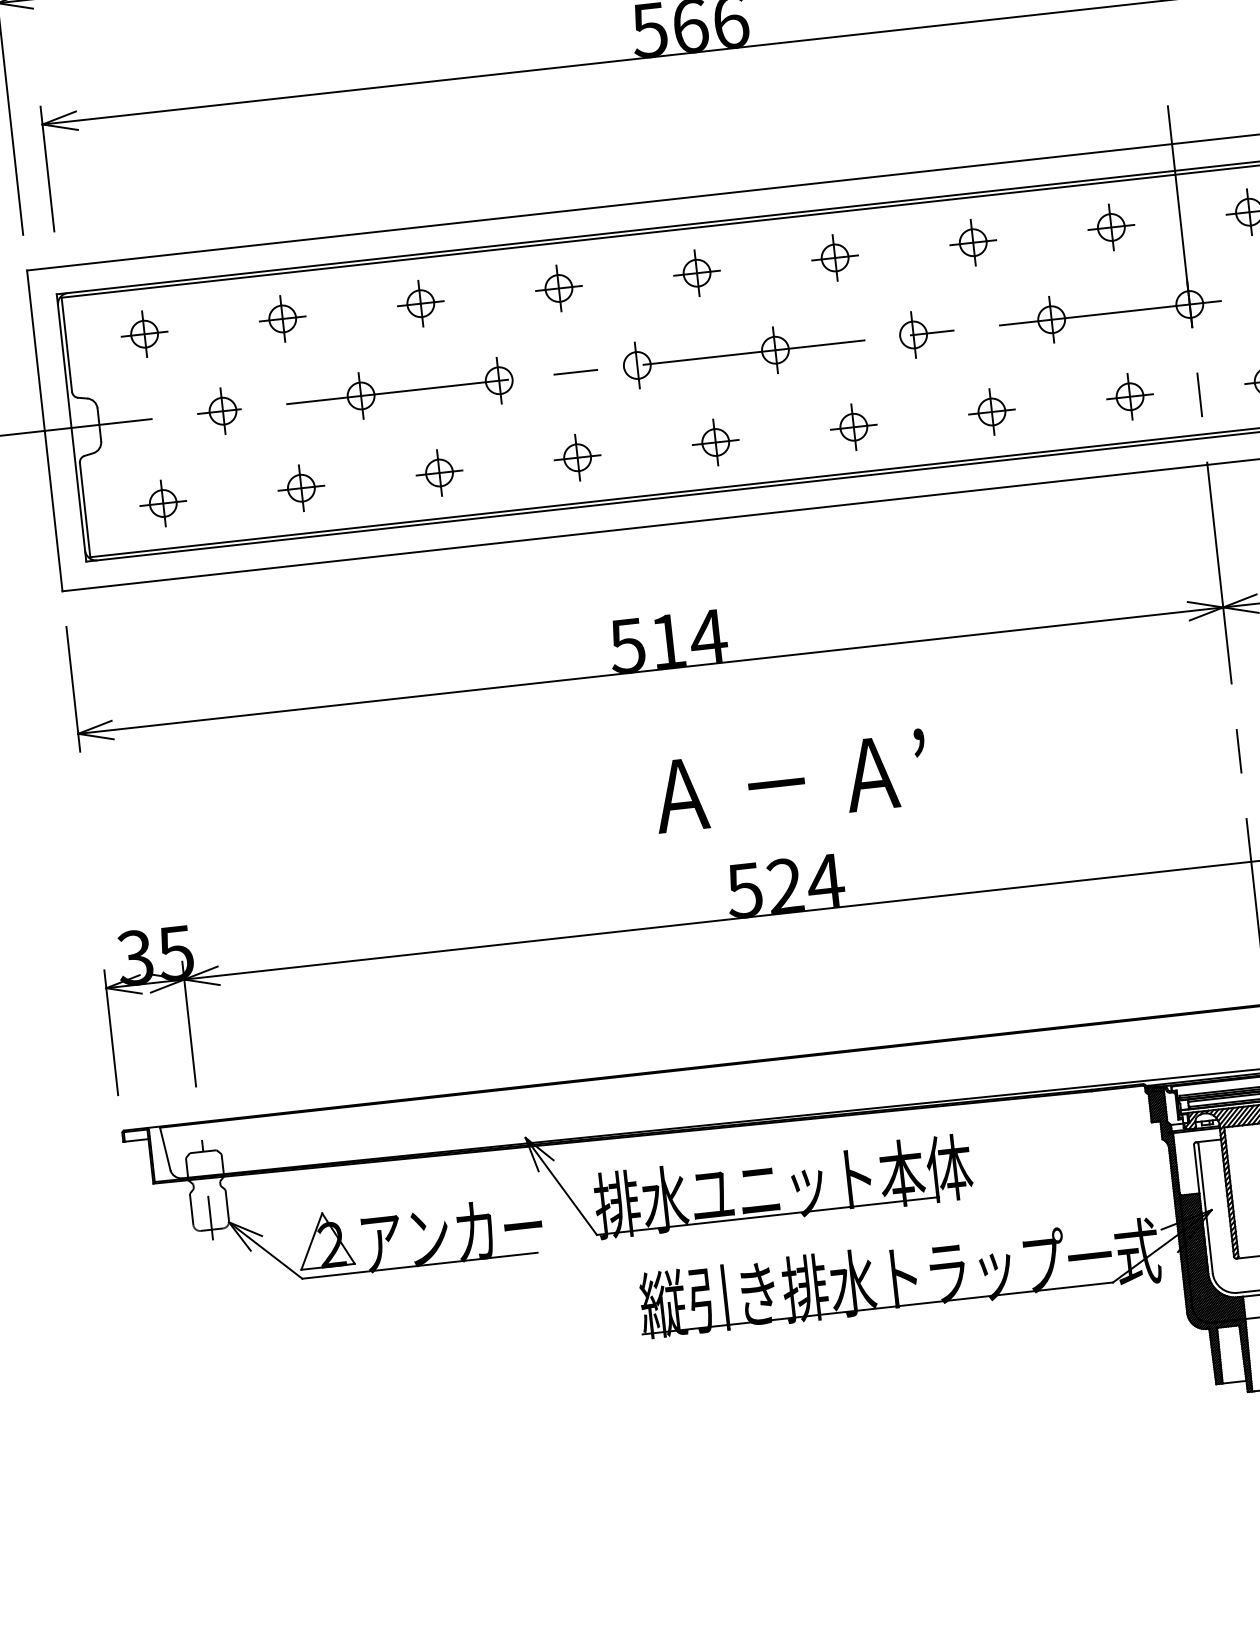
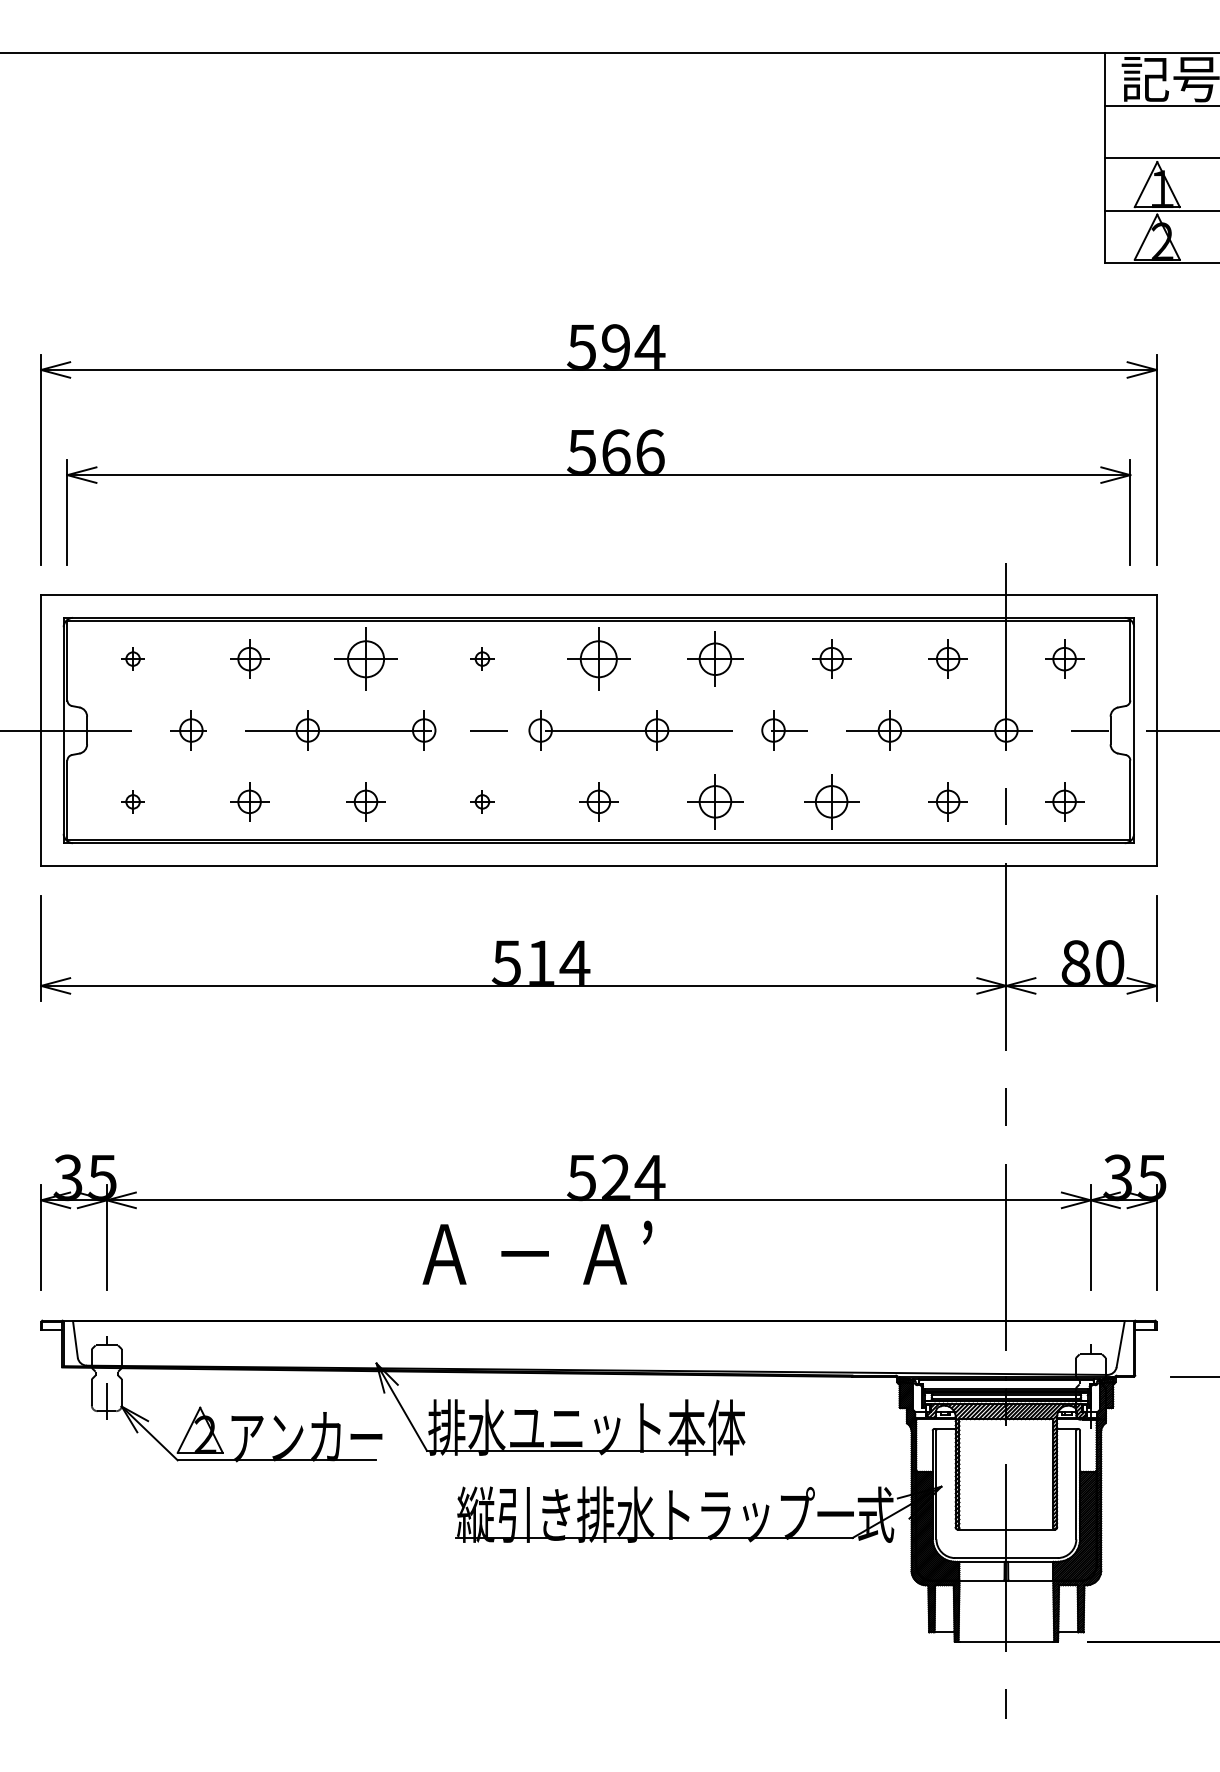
part: (834, 257) -> (714, 658), size x1.4
part: (696, 272) -> (598, 658), size x1.6
part: (558, 287) -> (482, 658), size x0.6
part: (420, 302) -> (365, 658), size x1.6
part: (143, 333) -> (132, 658), size x0.6
part: (991, 411) -> (831, 801), size x1.4
part: (852, 426) -> (714, 801), size x1.4
part: (577, 457) -> (482, 801), size x0.6
part: (162, 503) -> (132, 801), size x0.6
text: (791, 780) -> (537, 1252), moved

